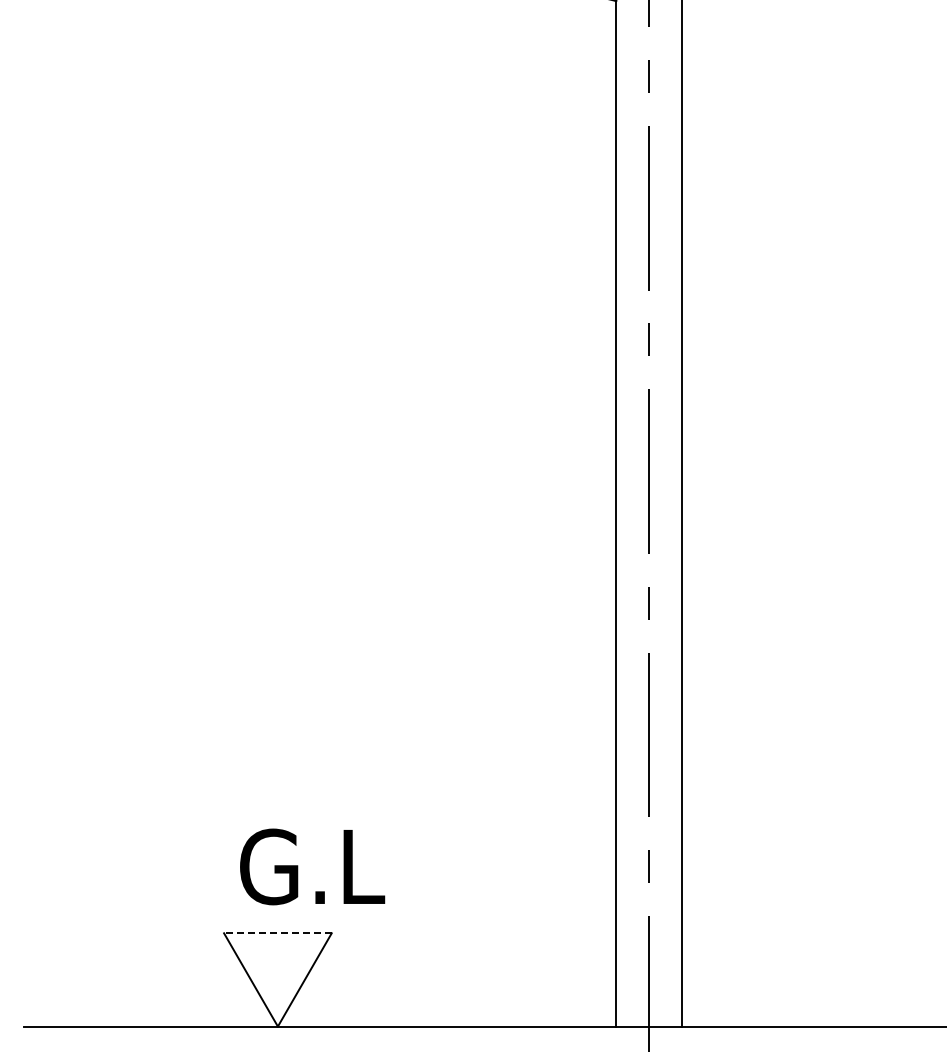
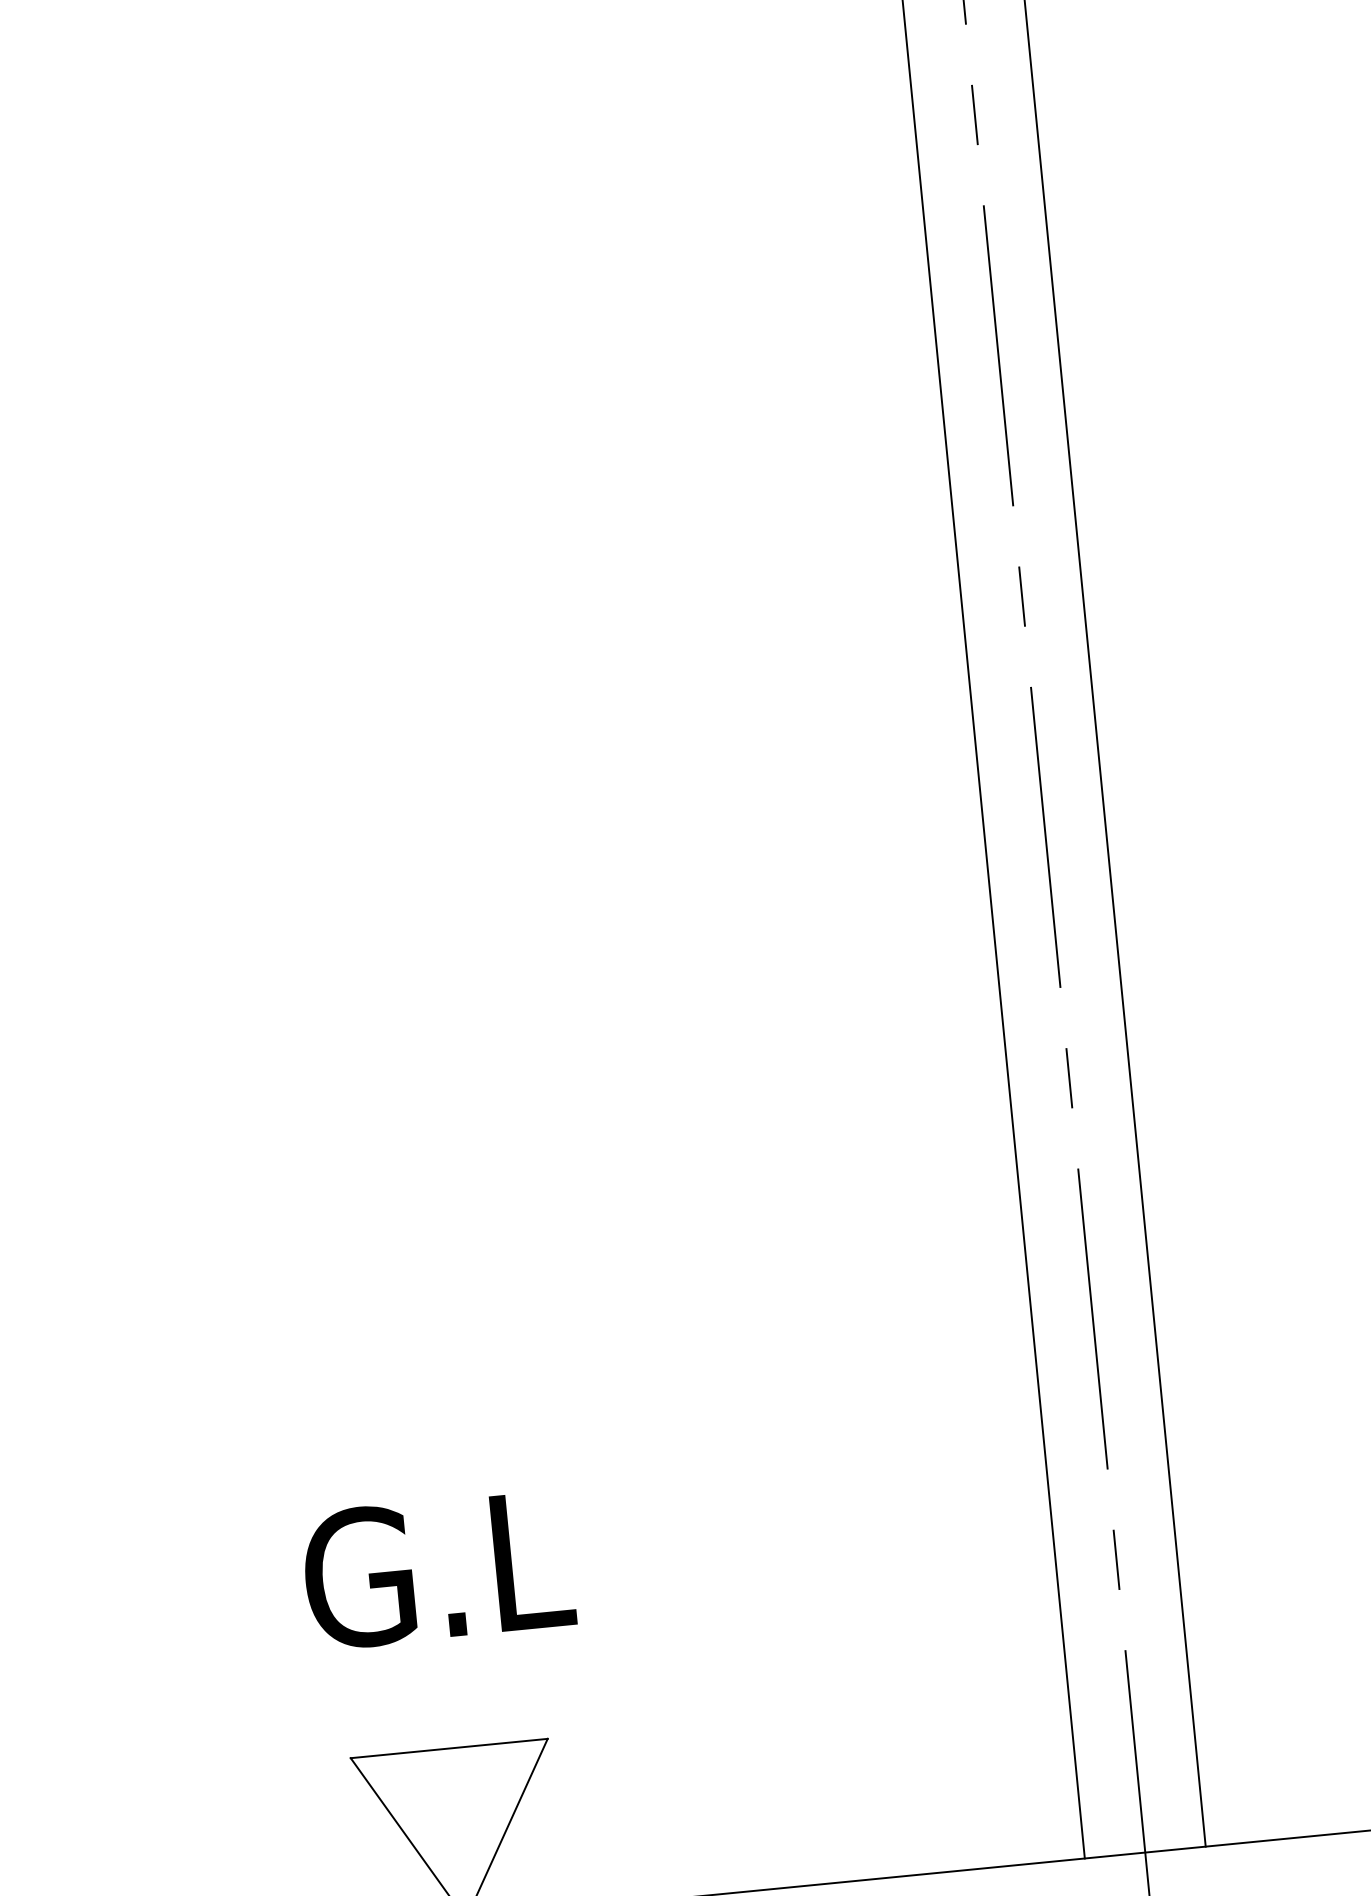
text: (312, 866) -> (438, 1569), moved
line: (277, 933) -> (448, 1748), dashed -> solid

